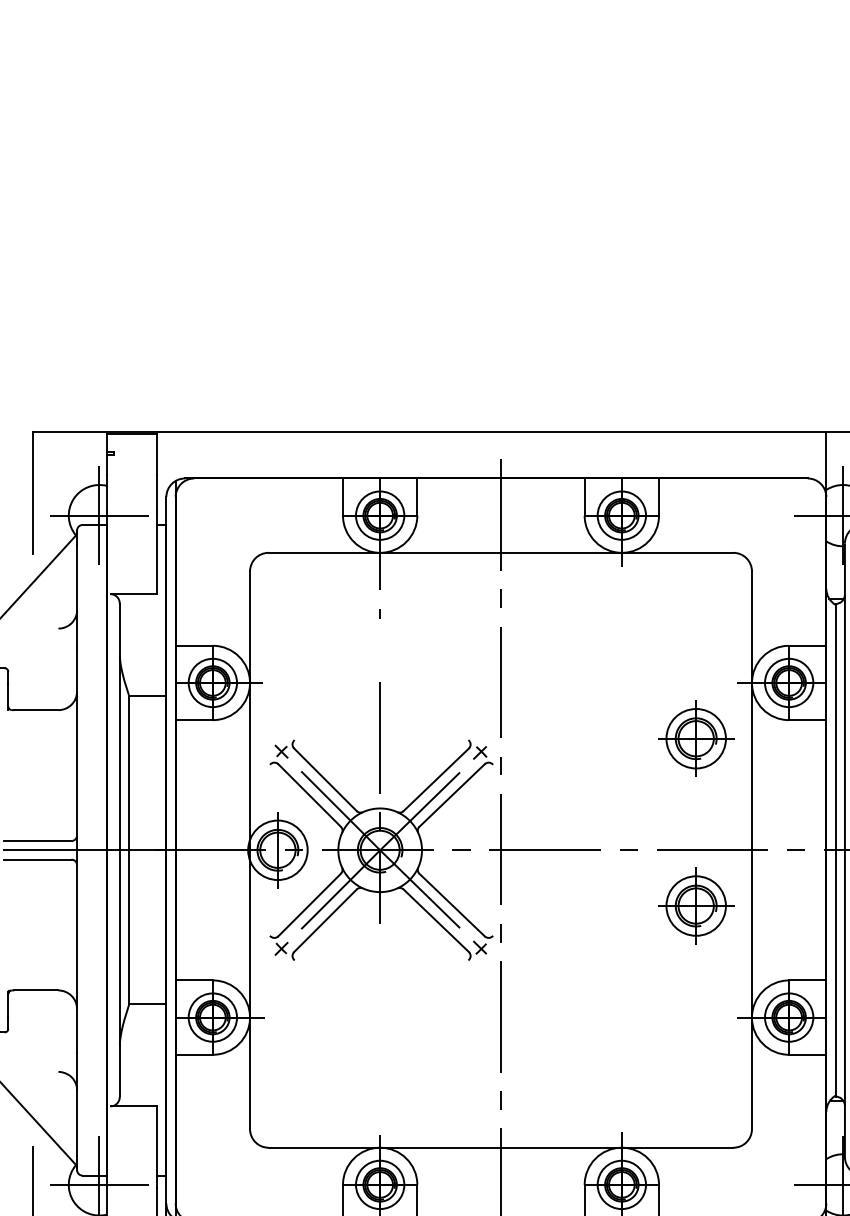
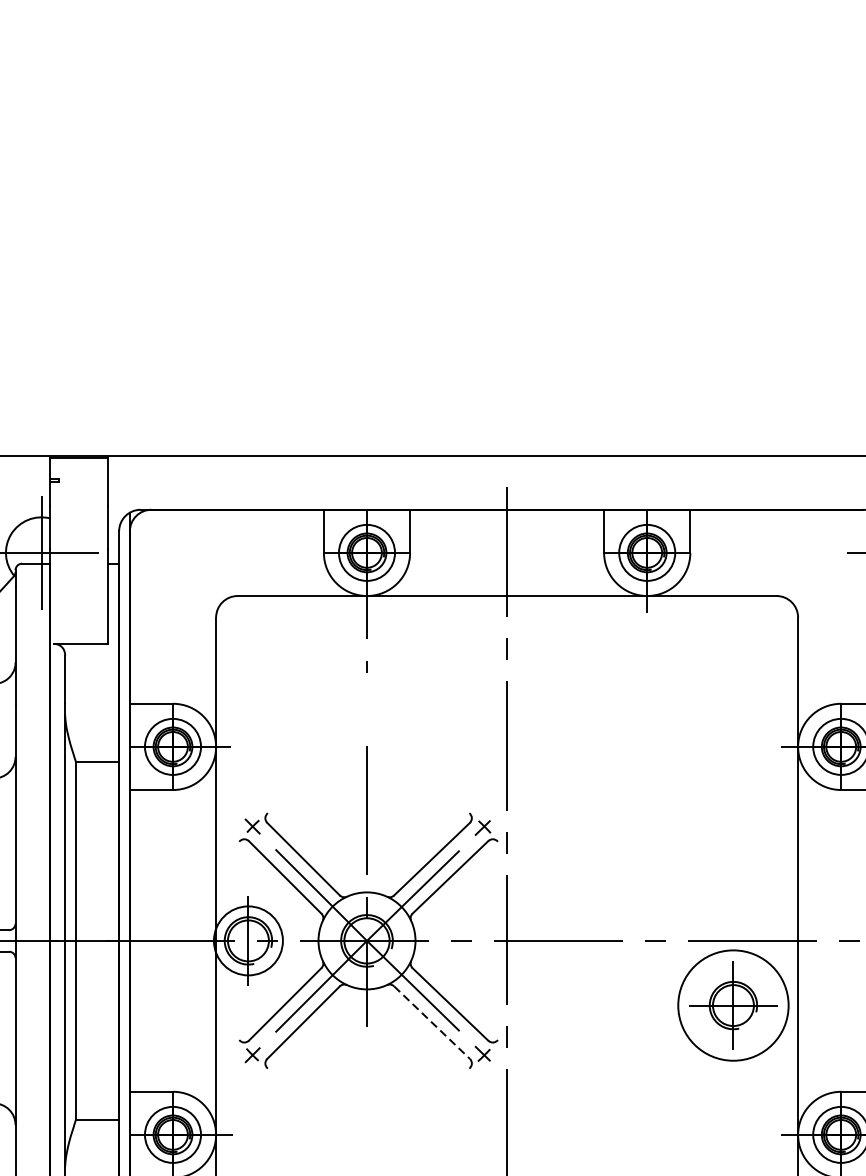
part: (696, 738) -> (733, 811), removed
circle: (695, 905) -> (732, 1004), size x1.6
line: (436, 921) -> (432, 1023), solid -> dashed

